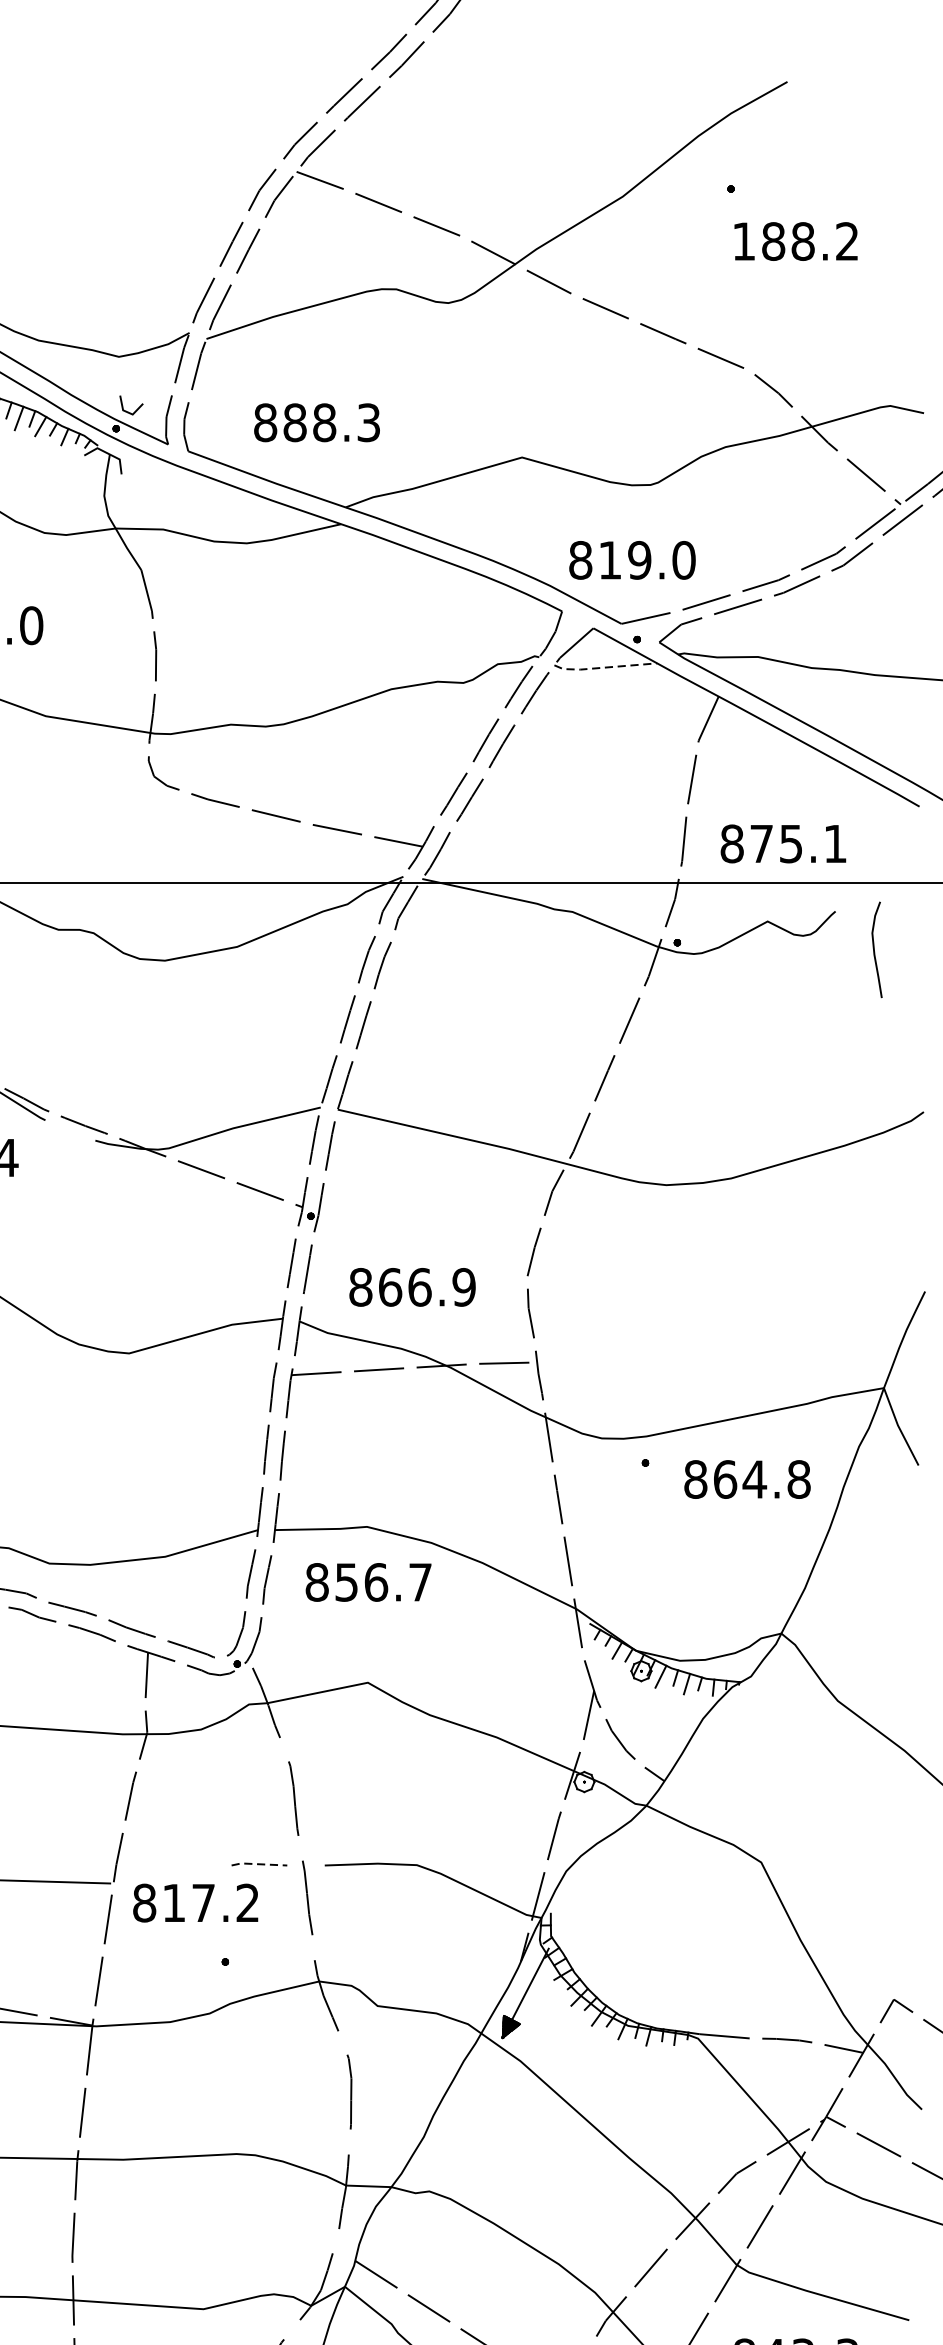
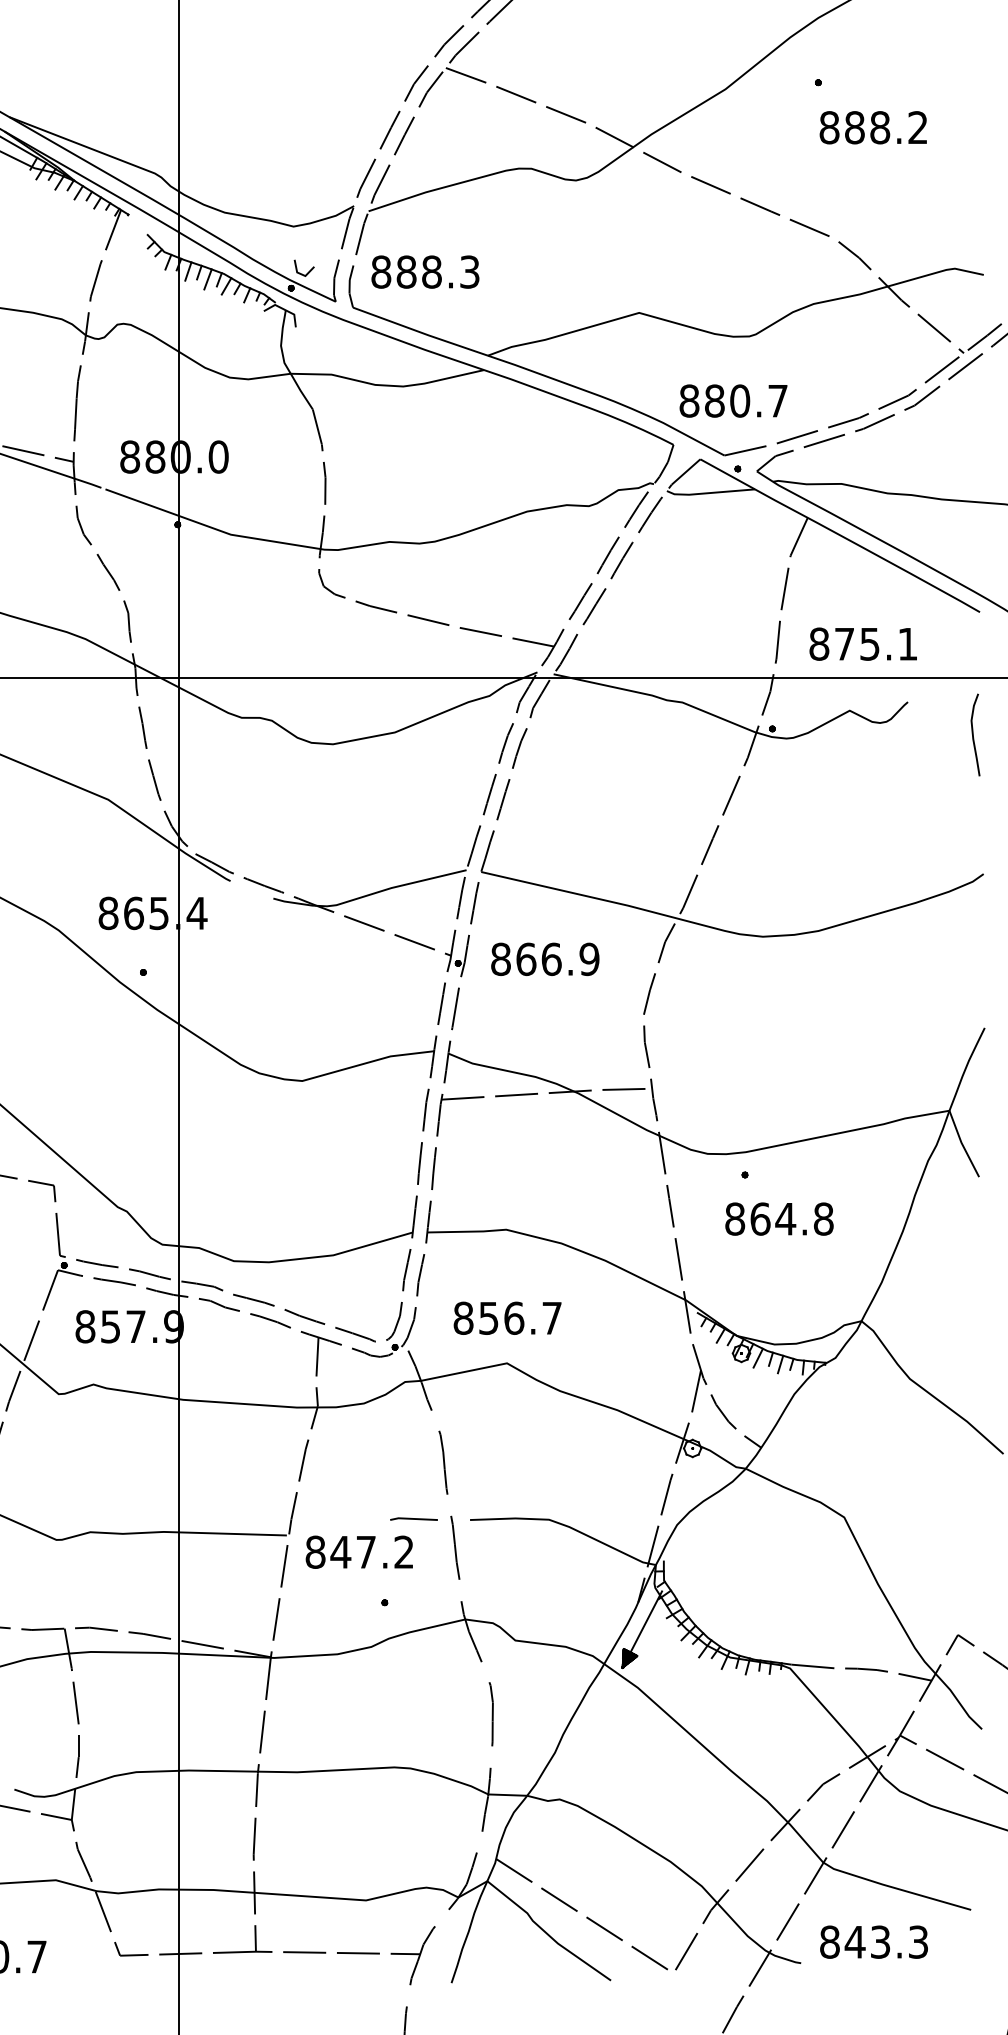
text: (744, 241) -> (829, 127), 188.2 -> 888.2
text: (317, 422) -> (425, 271), moved
text: (647, 559) -> (746, 400), 819.0 -> 880.7
line: (604, 668) -> (709, 493), dashed -> solid
curve: (874, 949) -> (973, 734), moved
text: (412, 1286) -> (545, 958), moved
text: (747, 1478) -> (779, 1218), moved
text: (368, 1581) -> (507, 1317), moved
line: (258, 1863) -> (413, 1518), dashed -> solid
text: (173, 1903) -> (340, 1552), 817.2 -> 847.2

